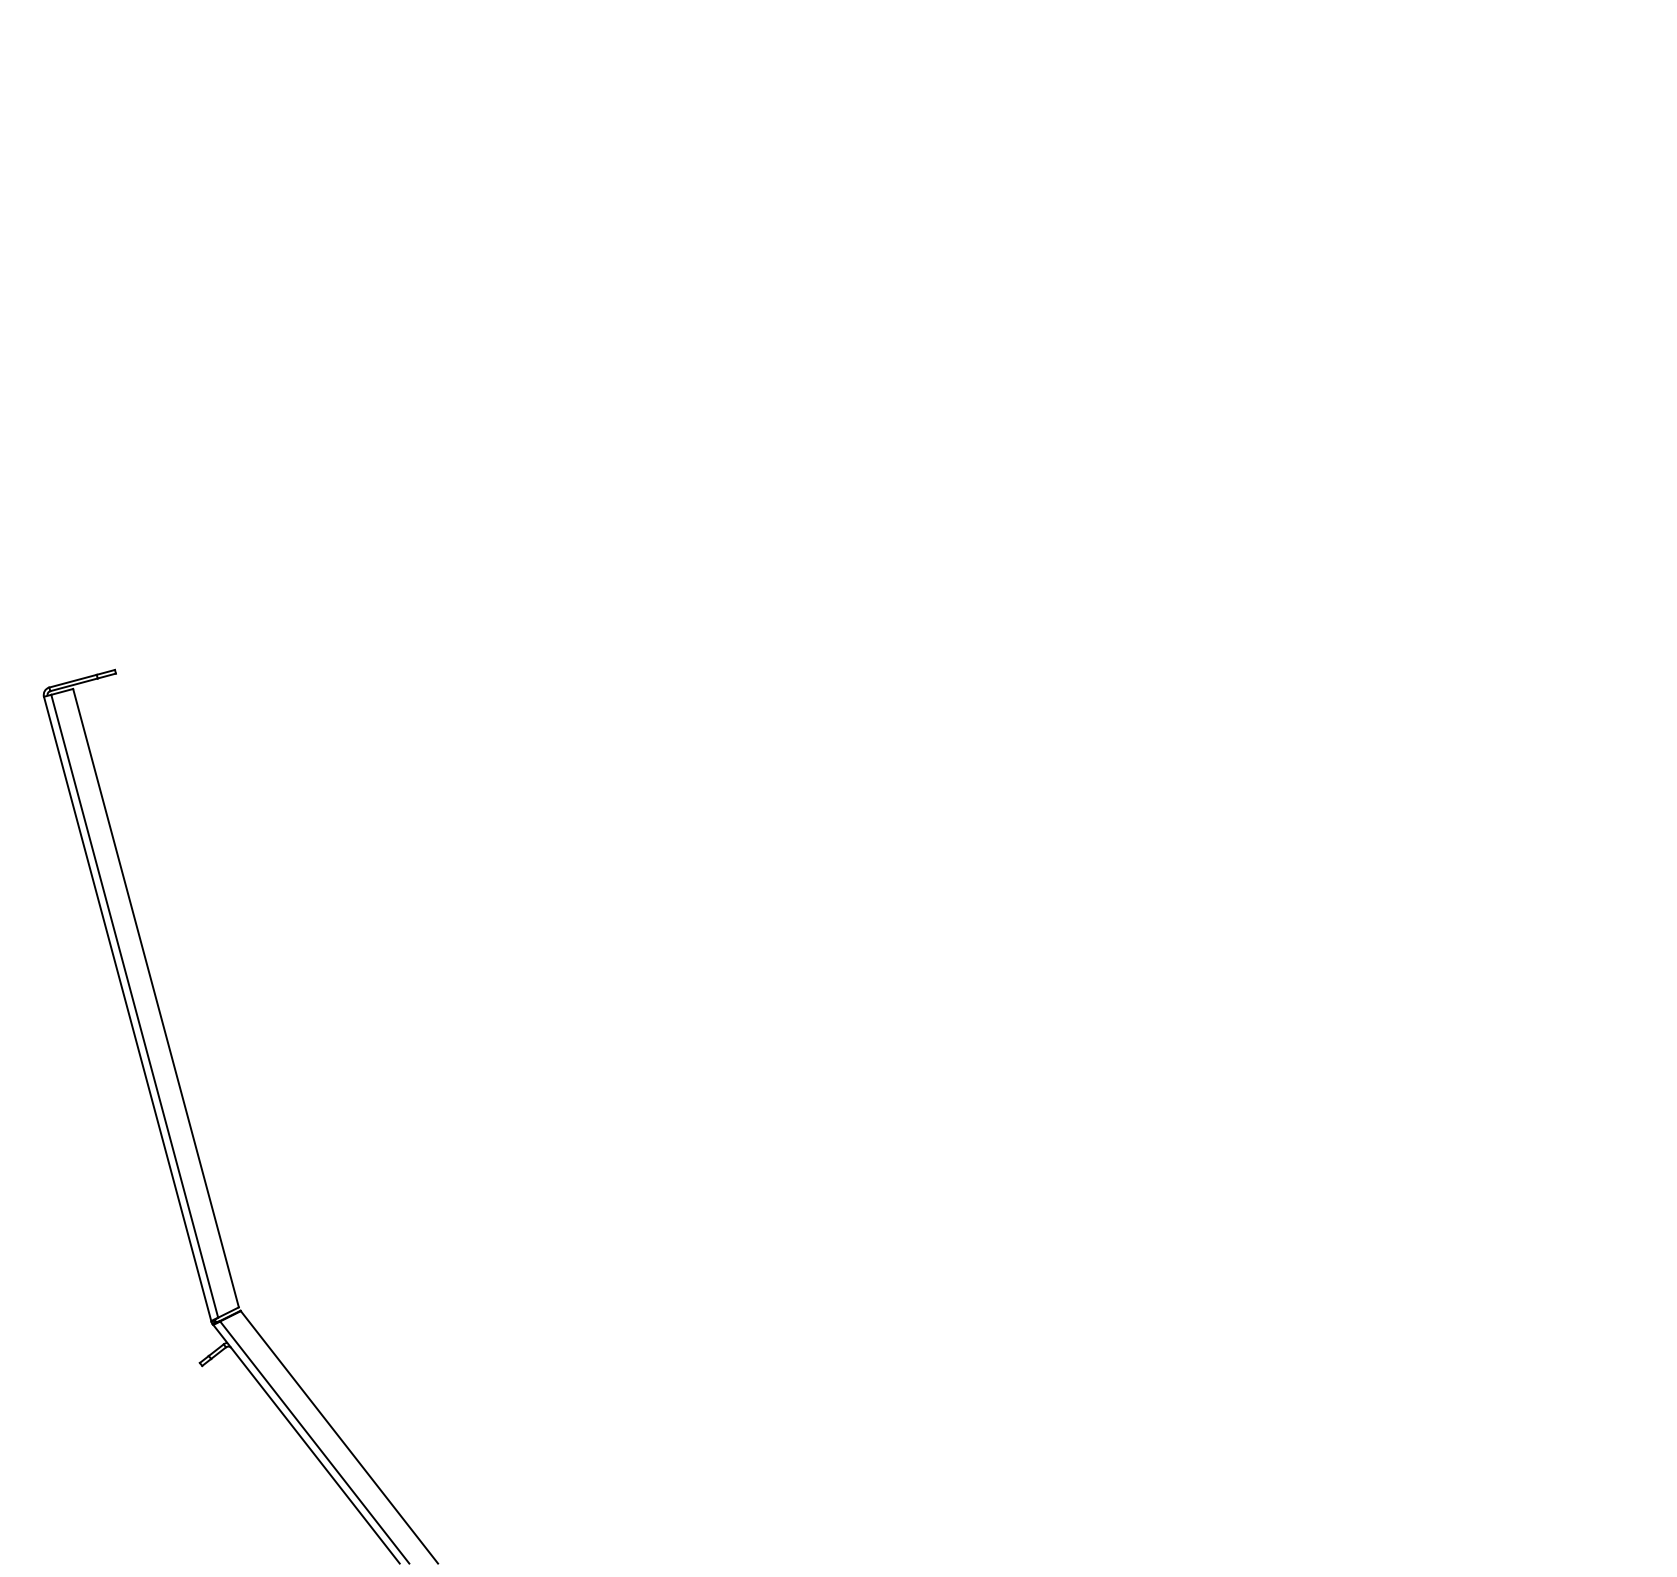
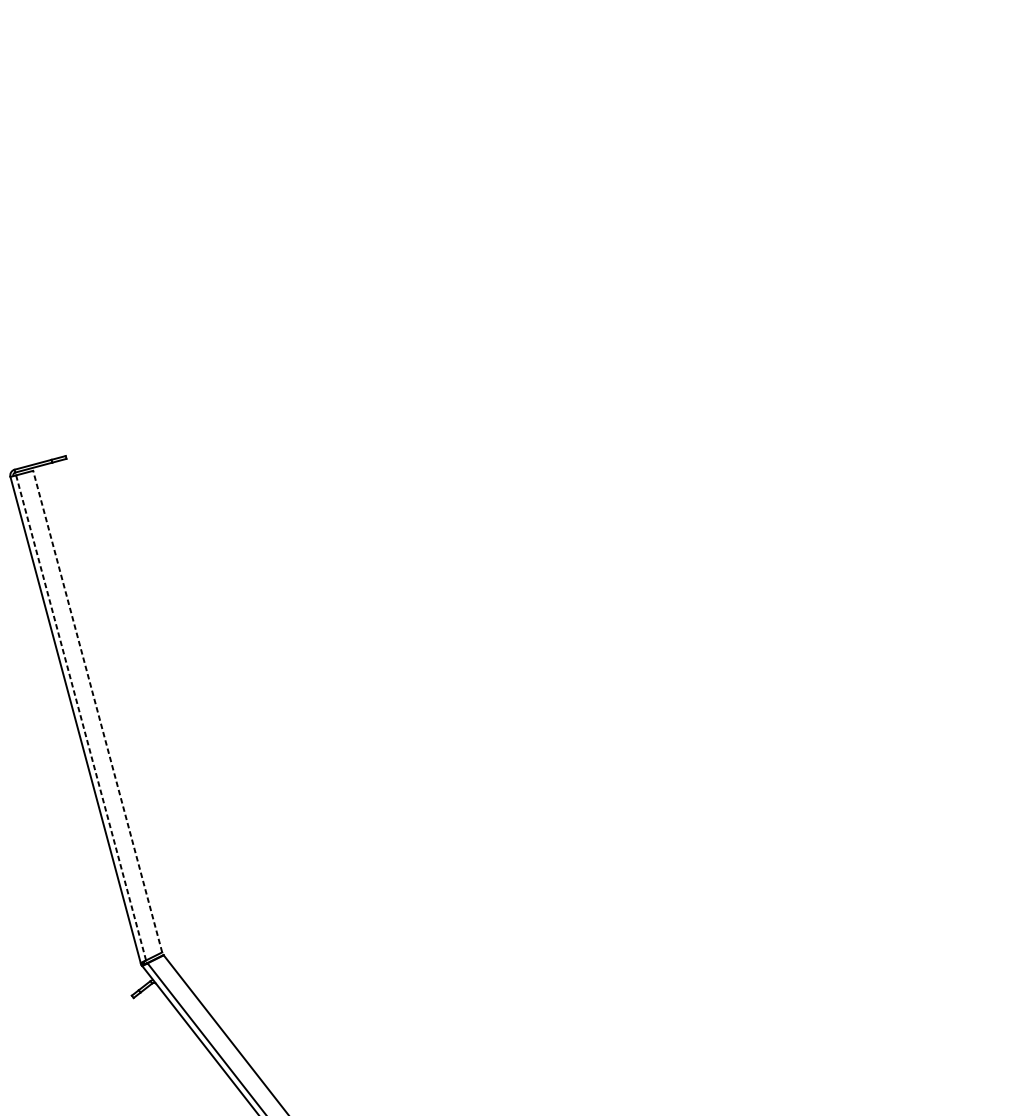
line: (155, 997) -> (97, 711), solid -> dashed
line: (134, 1005) -> (80, 717), solid -> dashed

